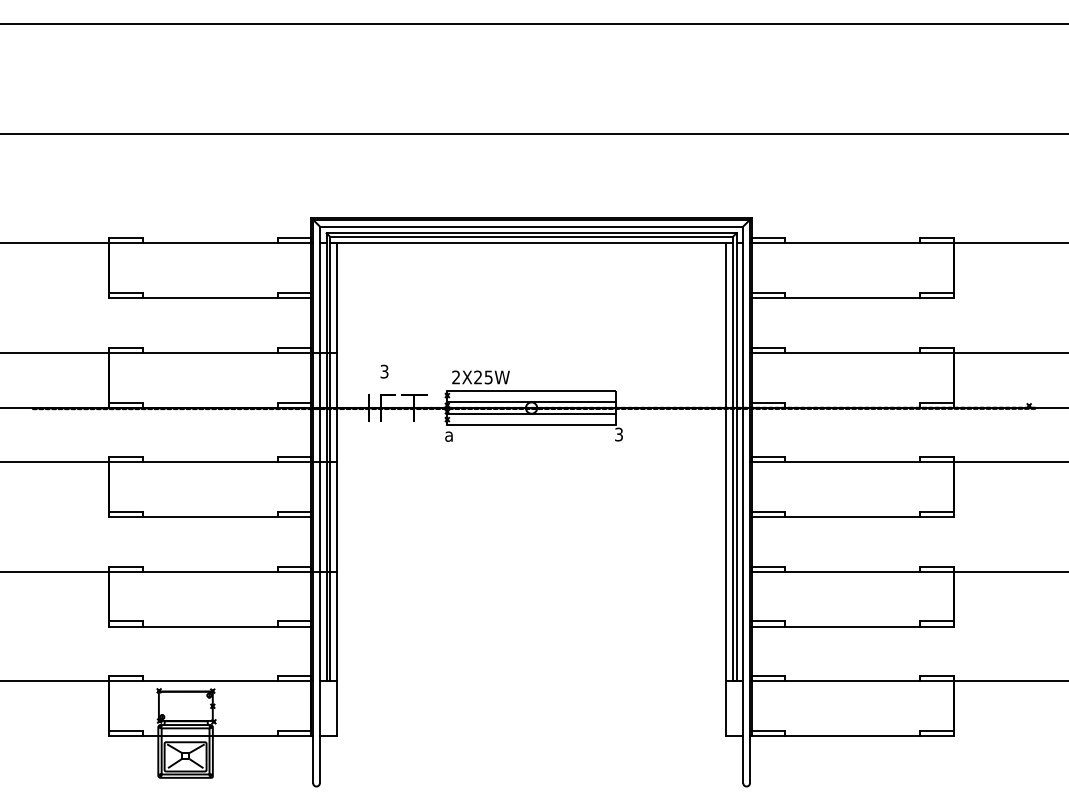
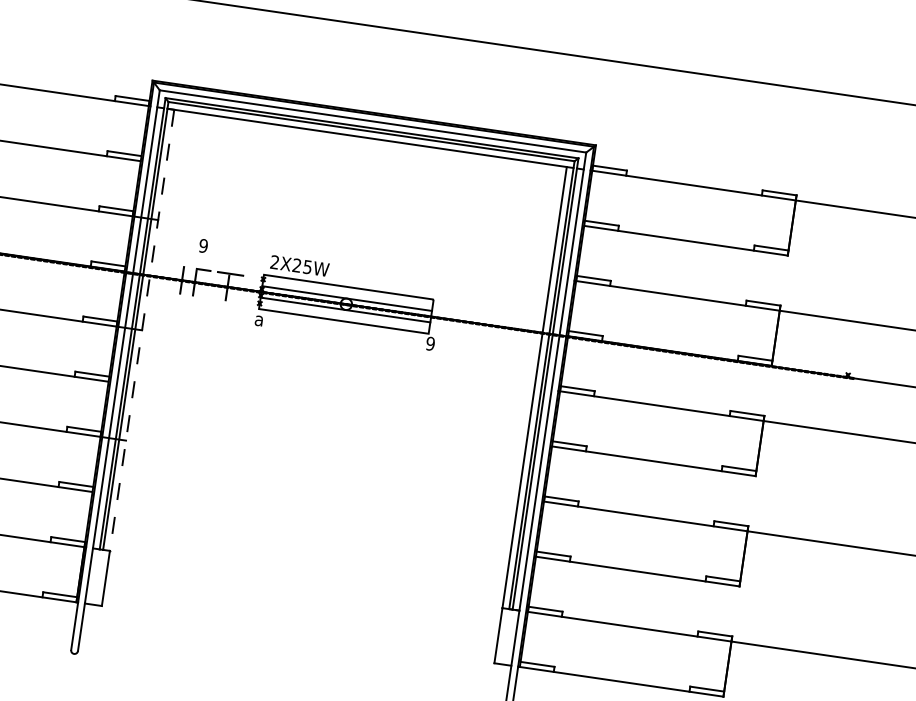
text: (384, 371) -> (203, 245), 3 -> 9
text: (618, 434) -> (430, 343), 3 -> 9
line: (336, 462) -> (141, 330), solid -> dashed

